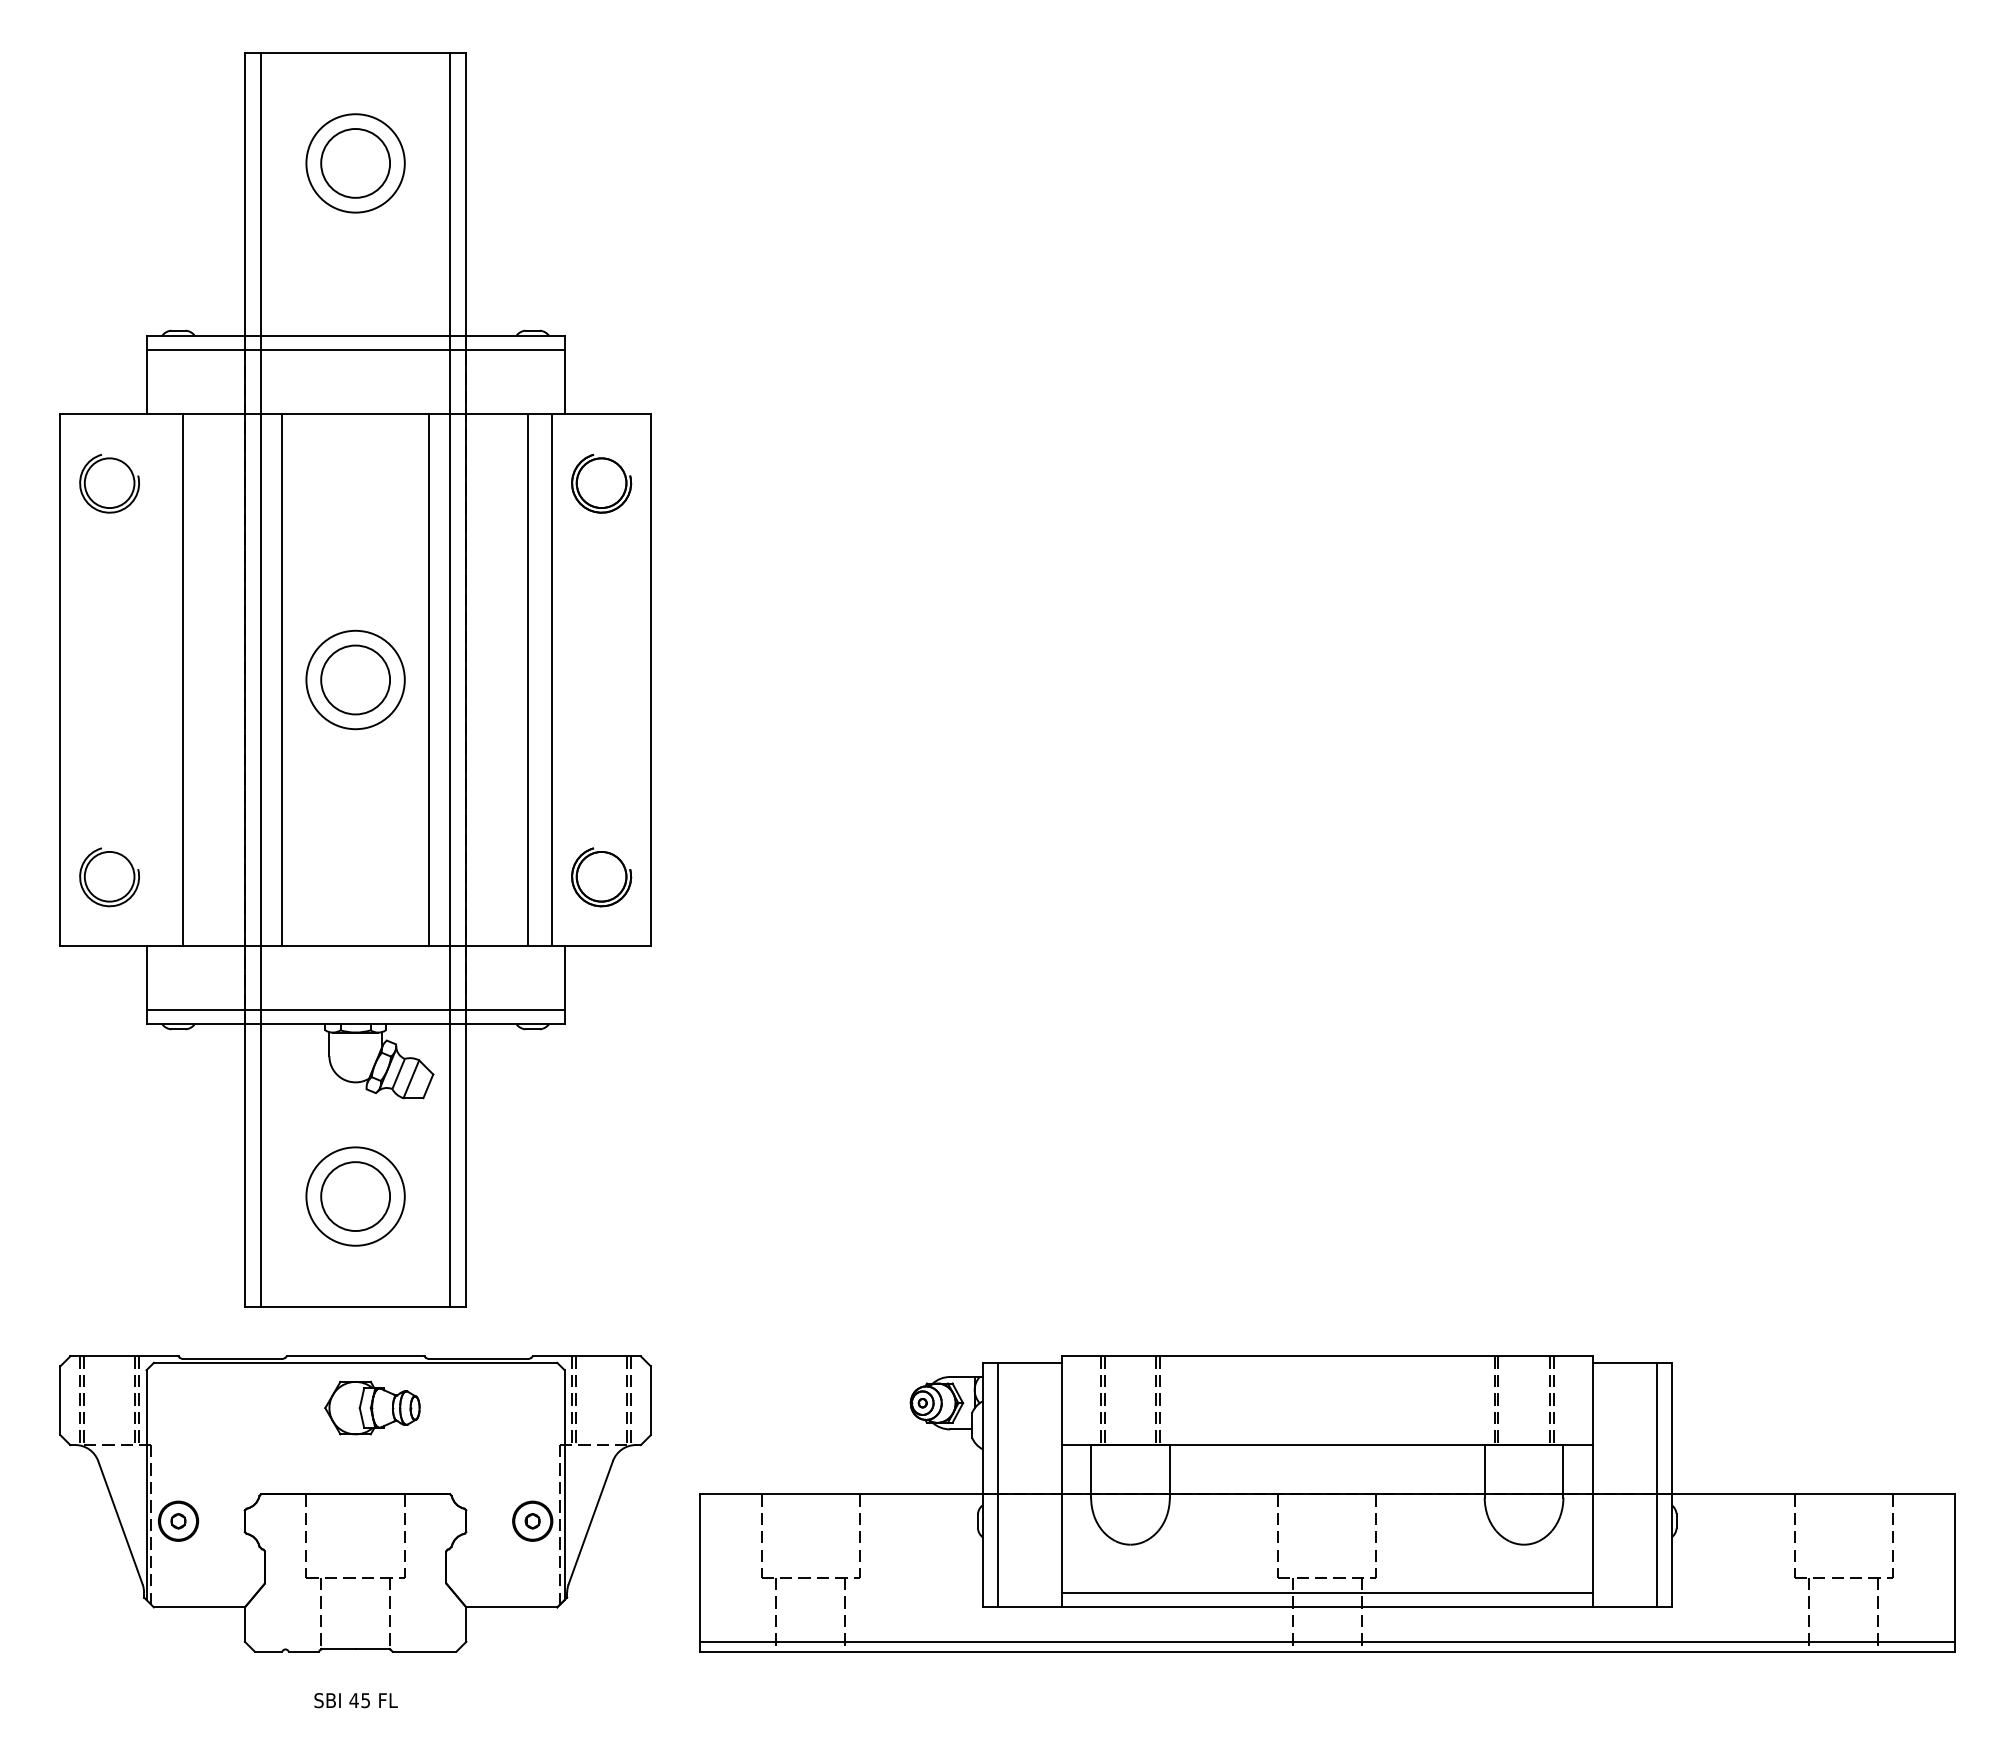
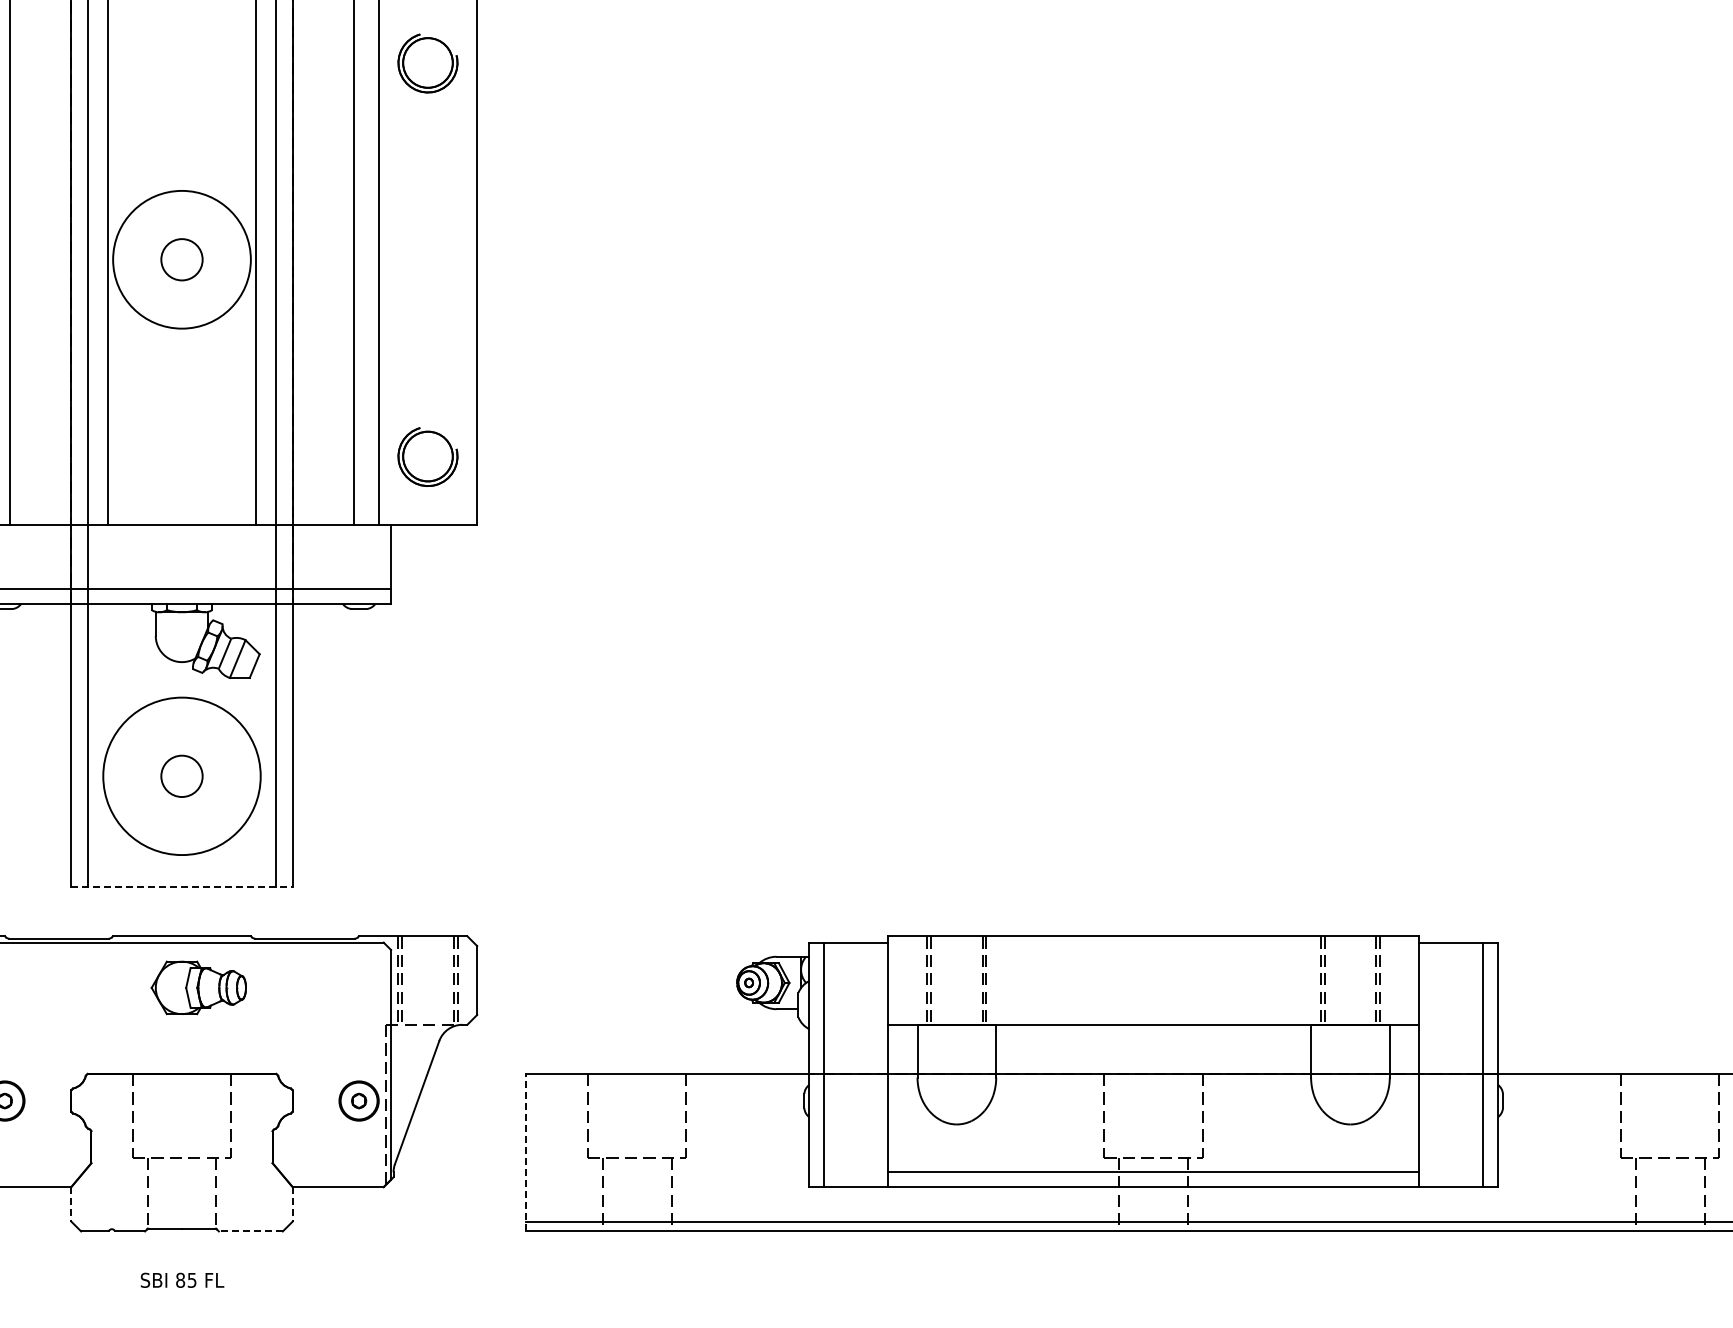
circle: (355, 679) -> (181, 259), size x0.6
circle: (355, 679) -> (181, 259), size x1.4
circle: (355, 1196) -> (181, 776), size x0.6
circle: (355, 1196) -> (181, 776), size x1.6
line: (355, 1307) -> (181, 887), solid -> dashed
line: (700, 1572) -> (526, 1152), solid -> dashed
line: (244, 1625) -> (70, 1205), solid -> dashed
line: (466, 1625) -> (292, 1205), solid -> dashed
line: (424, 1651) -> (250, 1231), solid -> dashed
text: (353, 1700) -> (179, 1280), 45 -> 85

